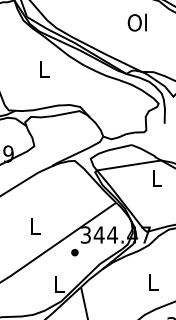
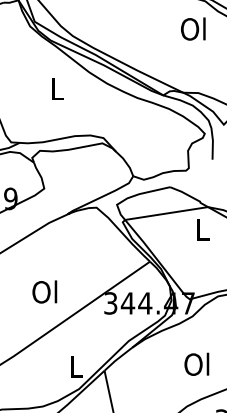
text: (137, 22) -> (193, 28), moved
text: (34, 225) -> (44, 291), L -> Ol
part: (74, 252) -> (96, 325), removed
text: (152, 281) -> (196, 363), L -> Ol

